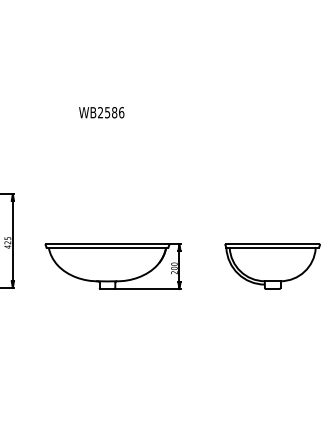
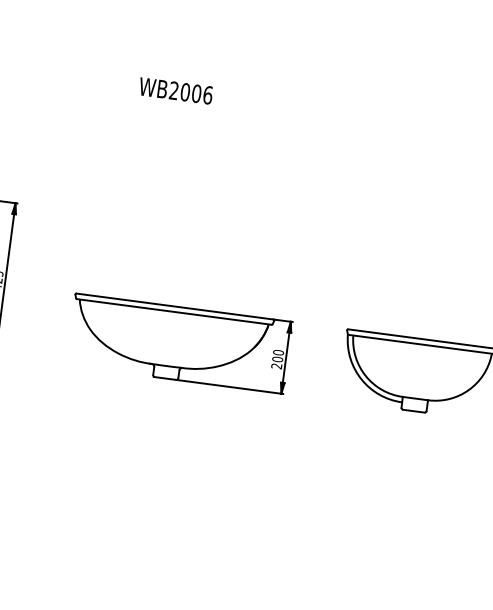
text: (110, 112) -> (190, 92), WB2586 -> WB2006
part: (112, 266) -> (178, 343), moved

